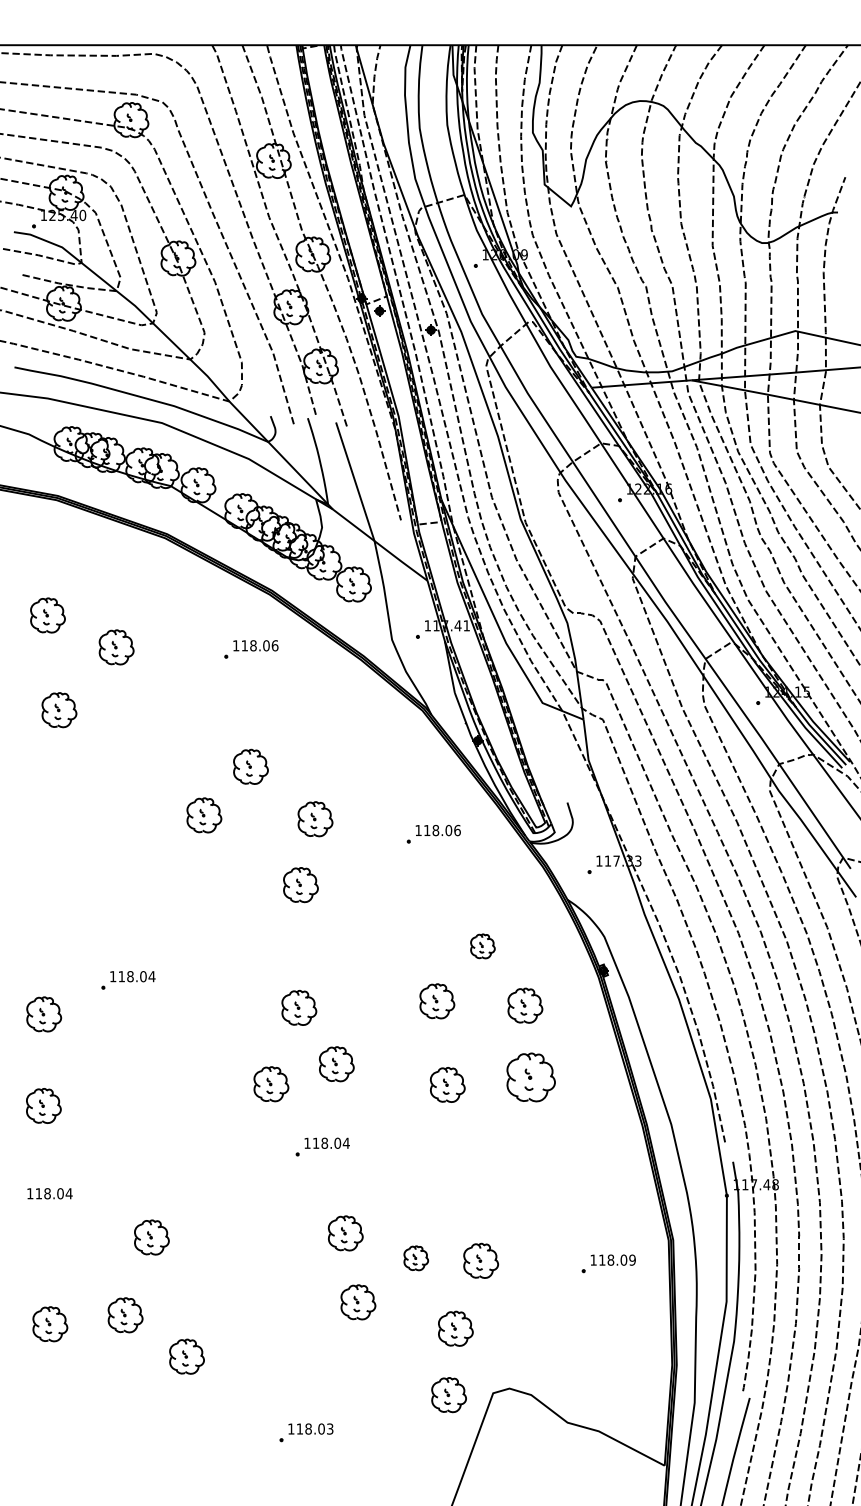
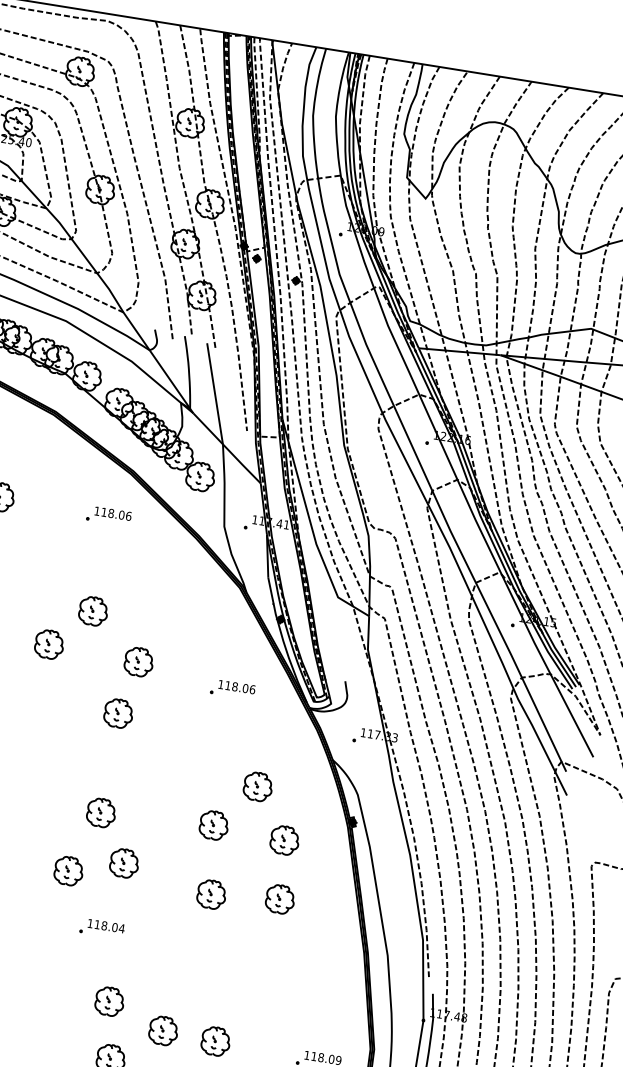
part: (482, 946) -> (257, 786), size x1.43
part: (531, 1077) -> (280, 899), size x0.71
part: (416, 1258) -> (163, 1031), size x1.43

